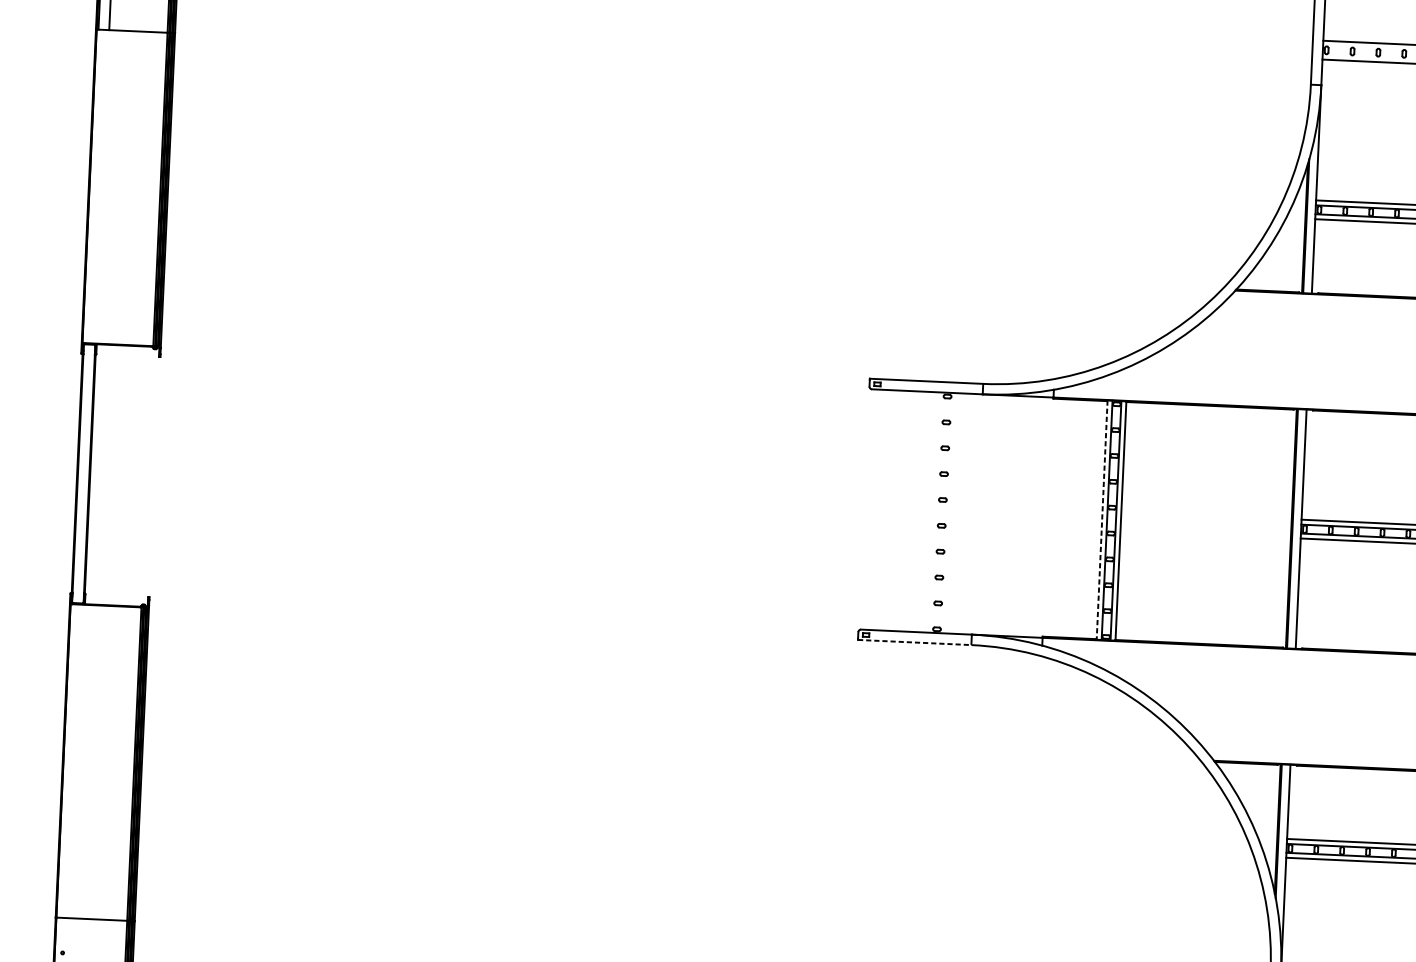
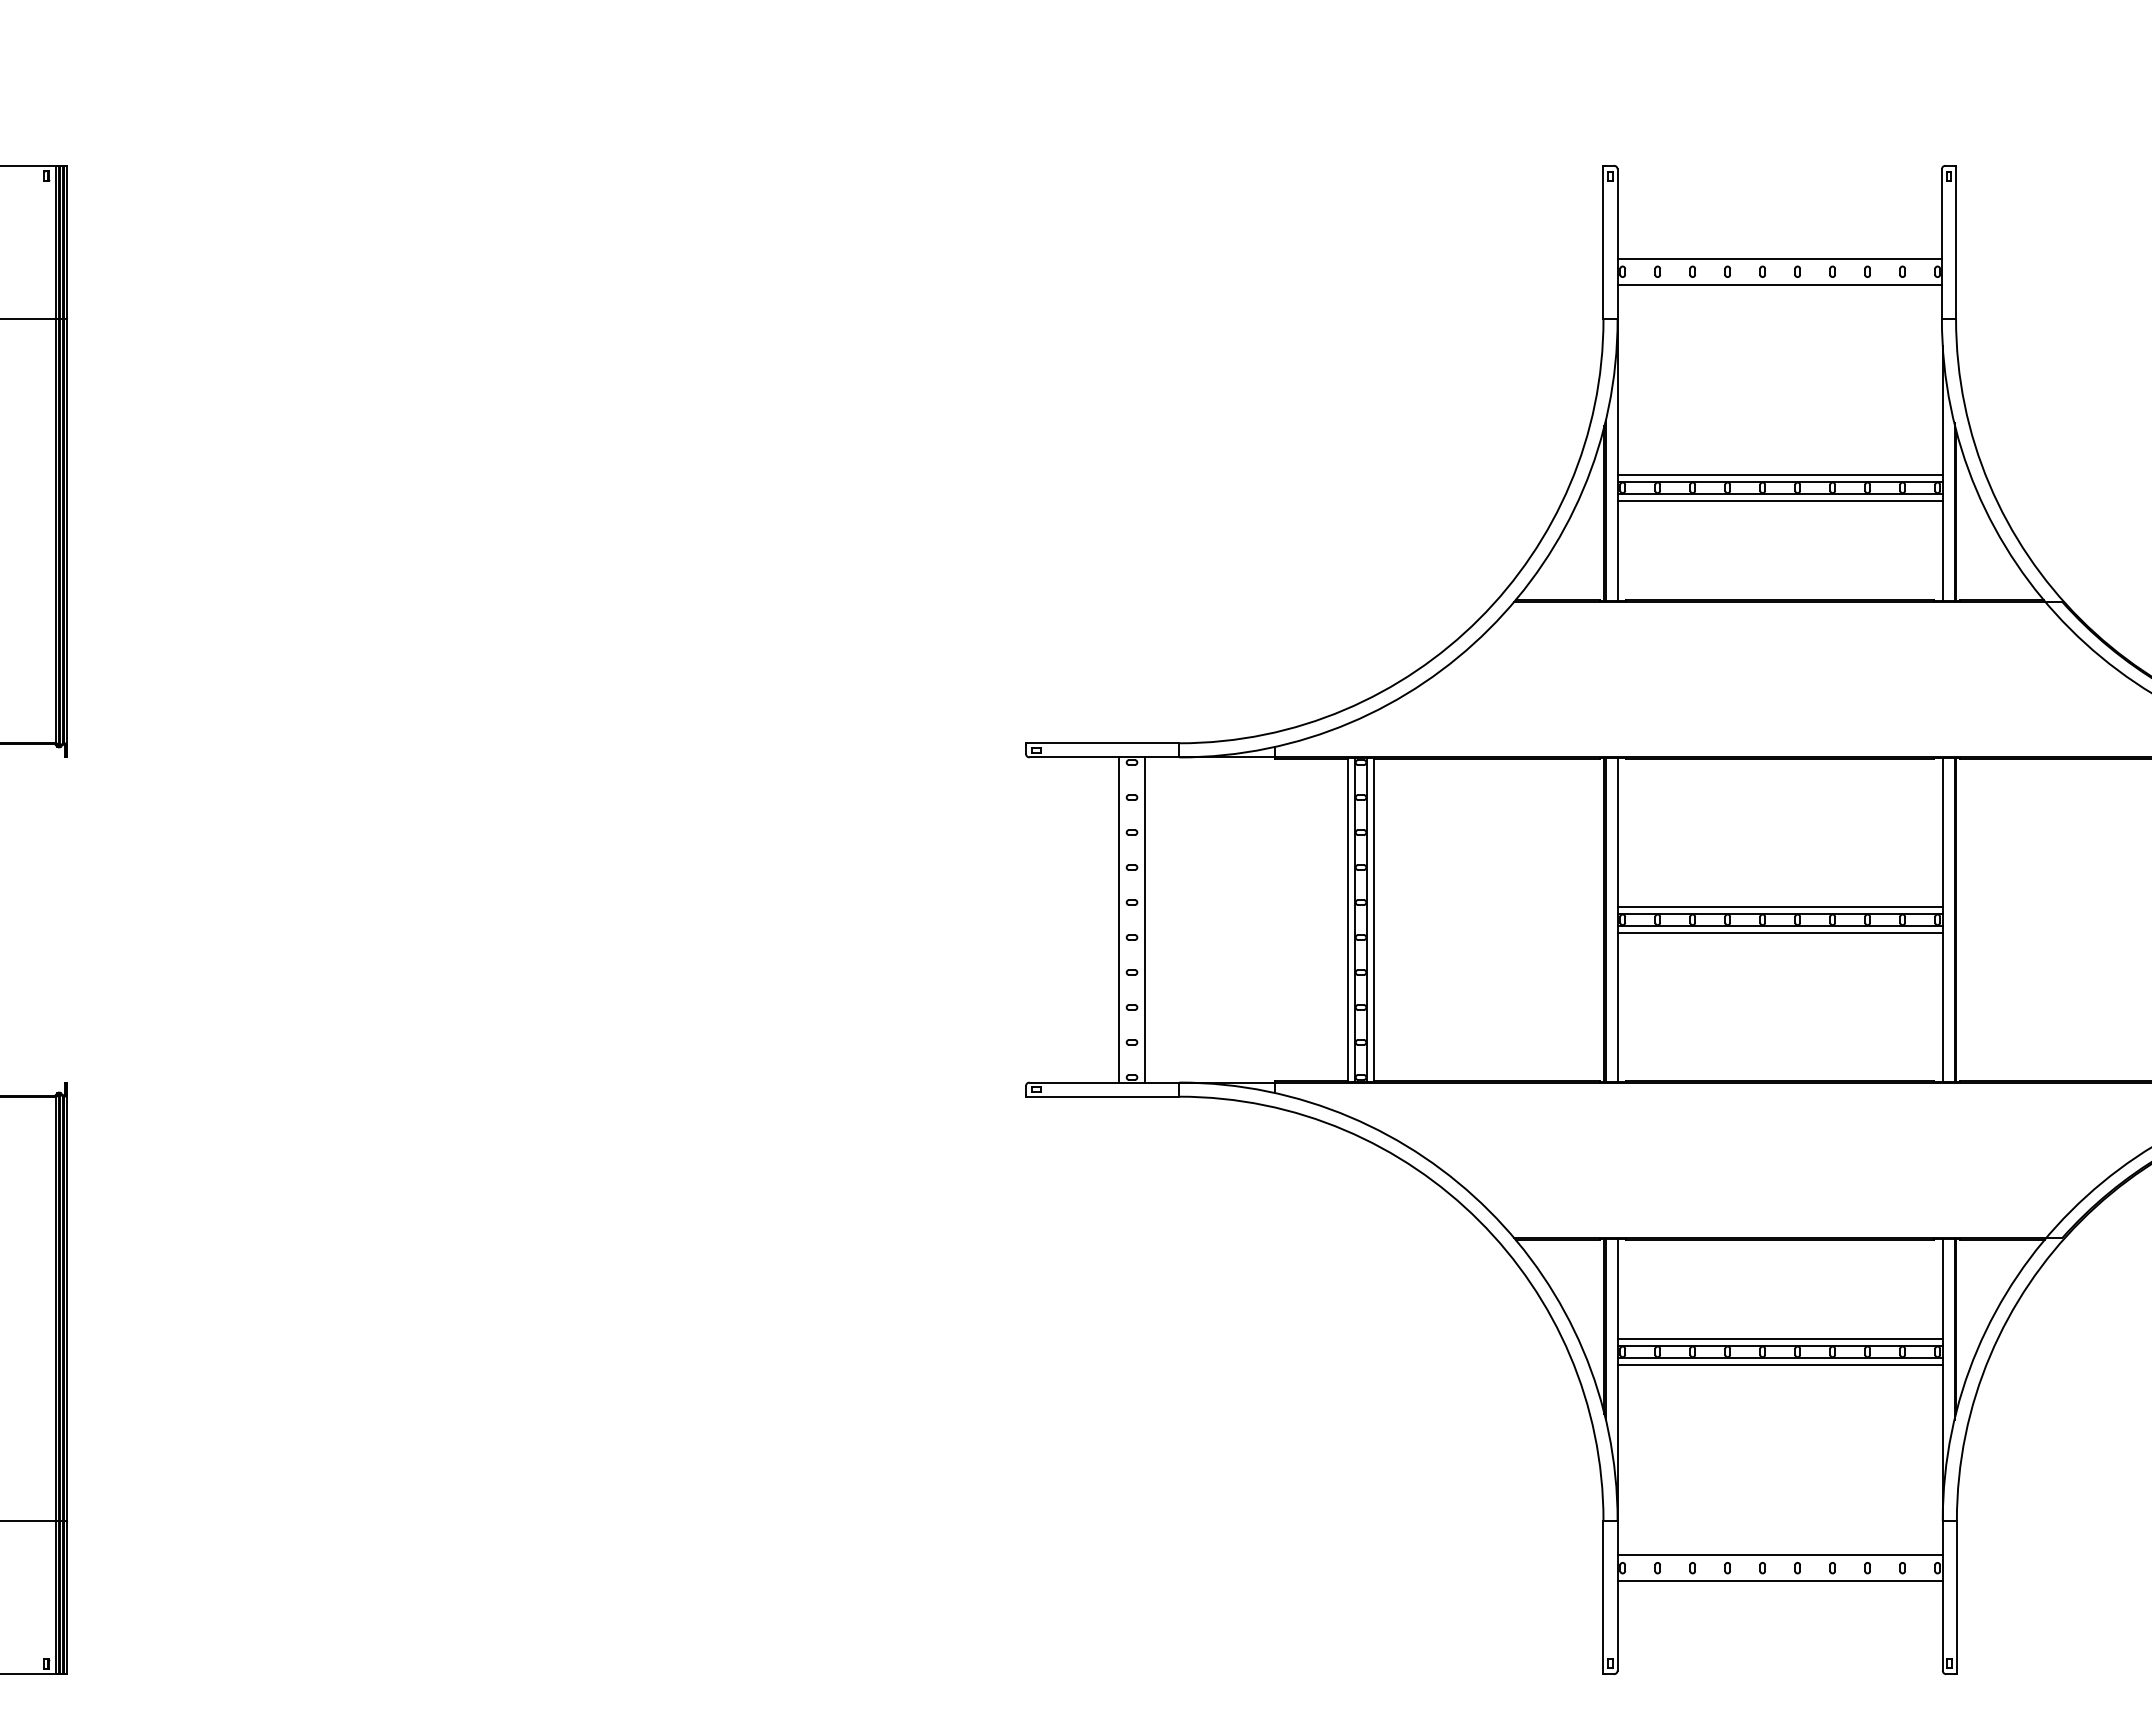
line: (933, 512) -> (1119, 919), added
line: (951, 512) -> (1144, 919), added
line: (1102, 520) -> (1348, 920), dashed -> solid
line: (914, 642) -> (1102, 1096), dashed -> solid

